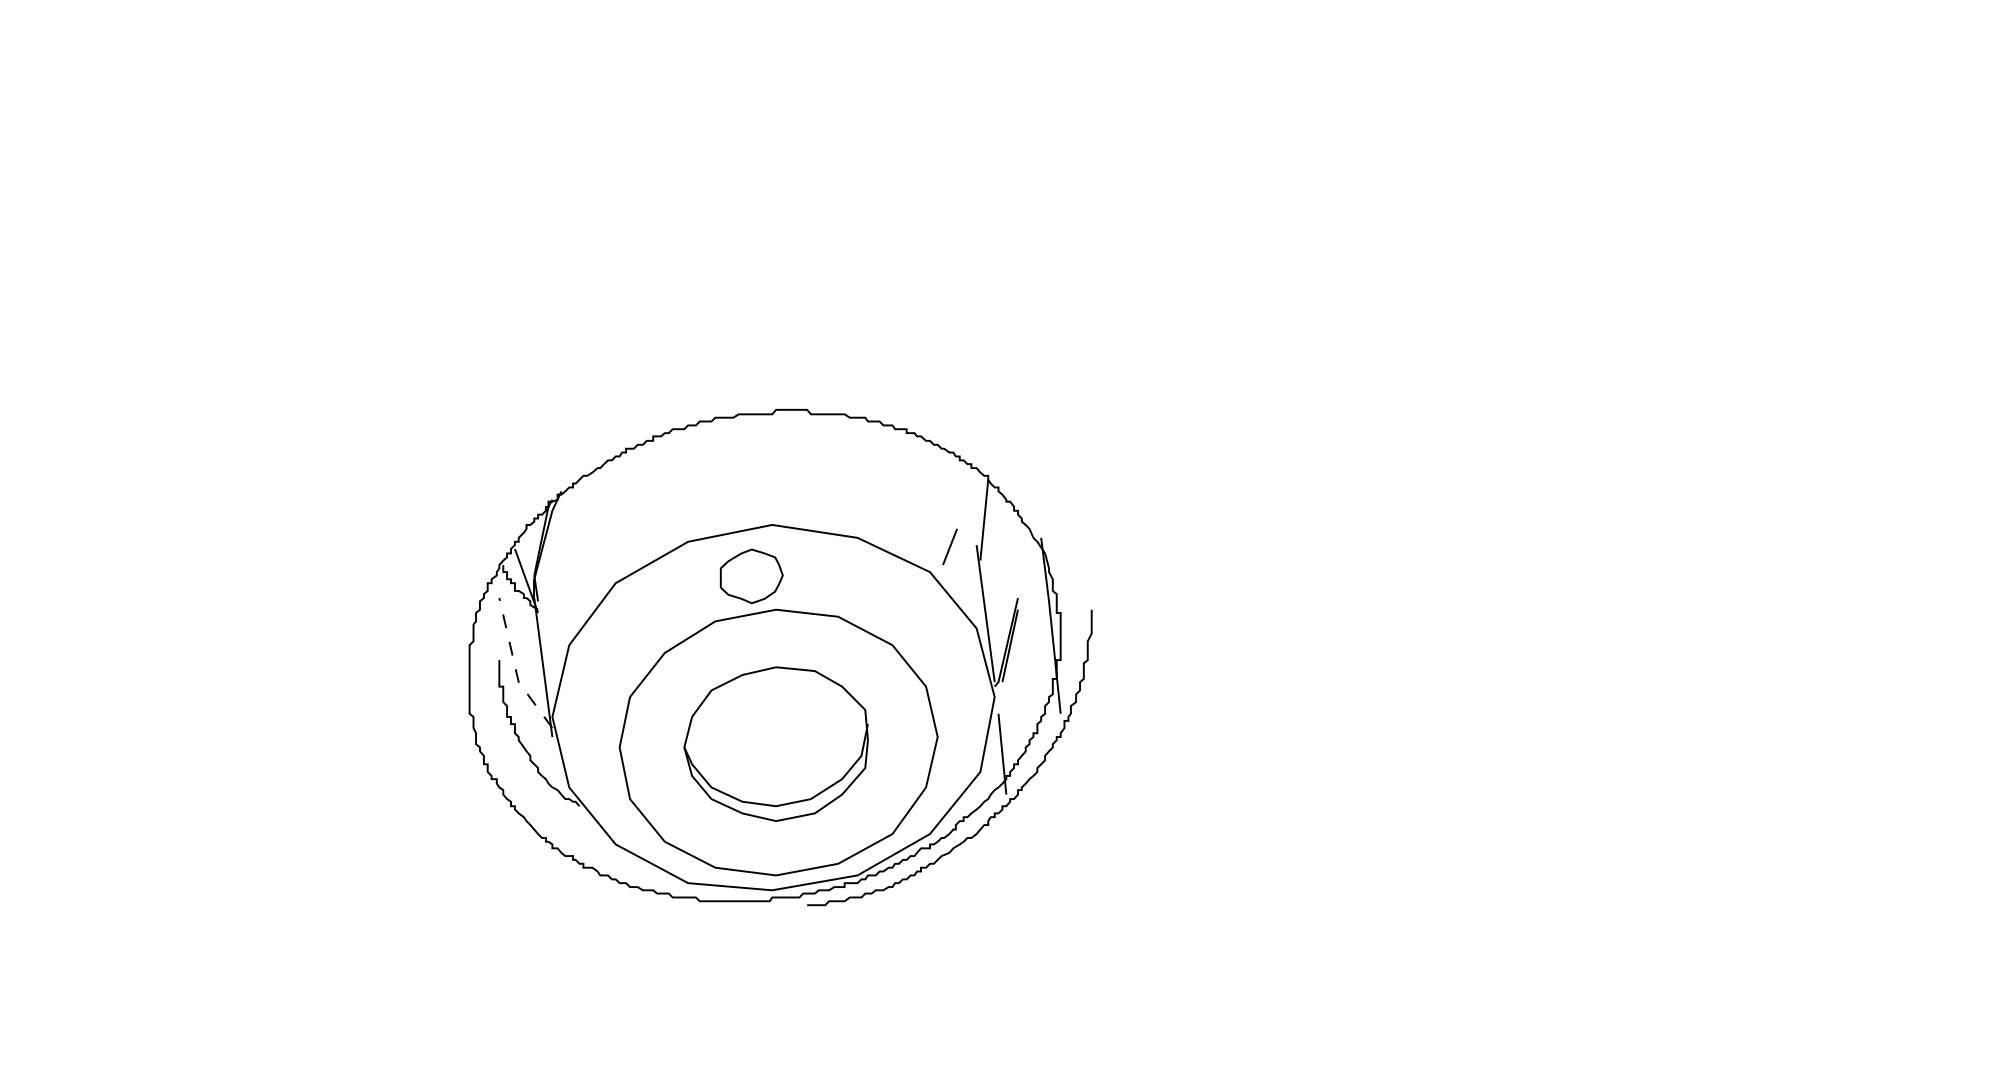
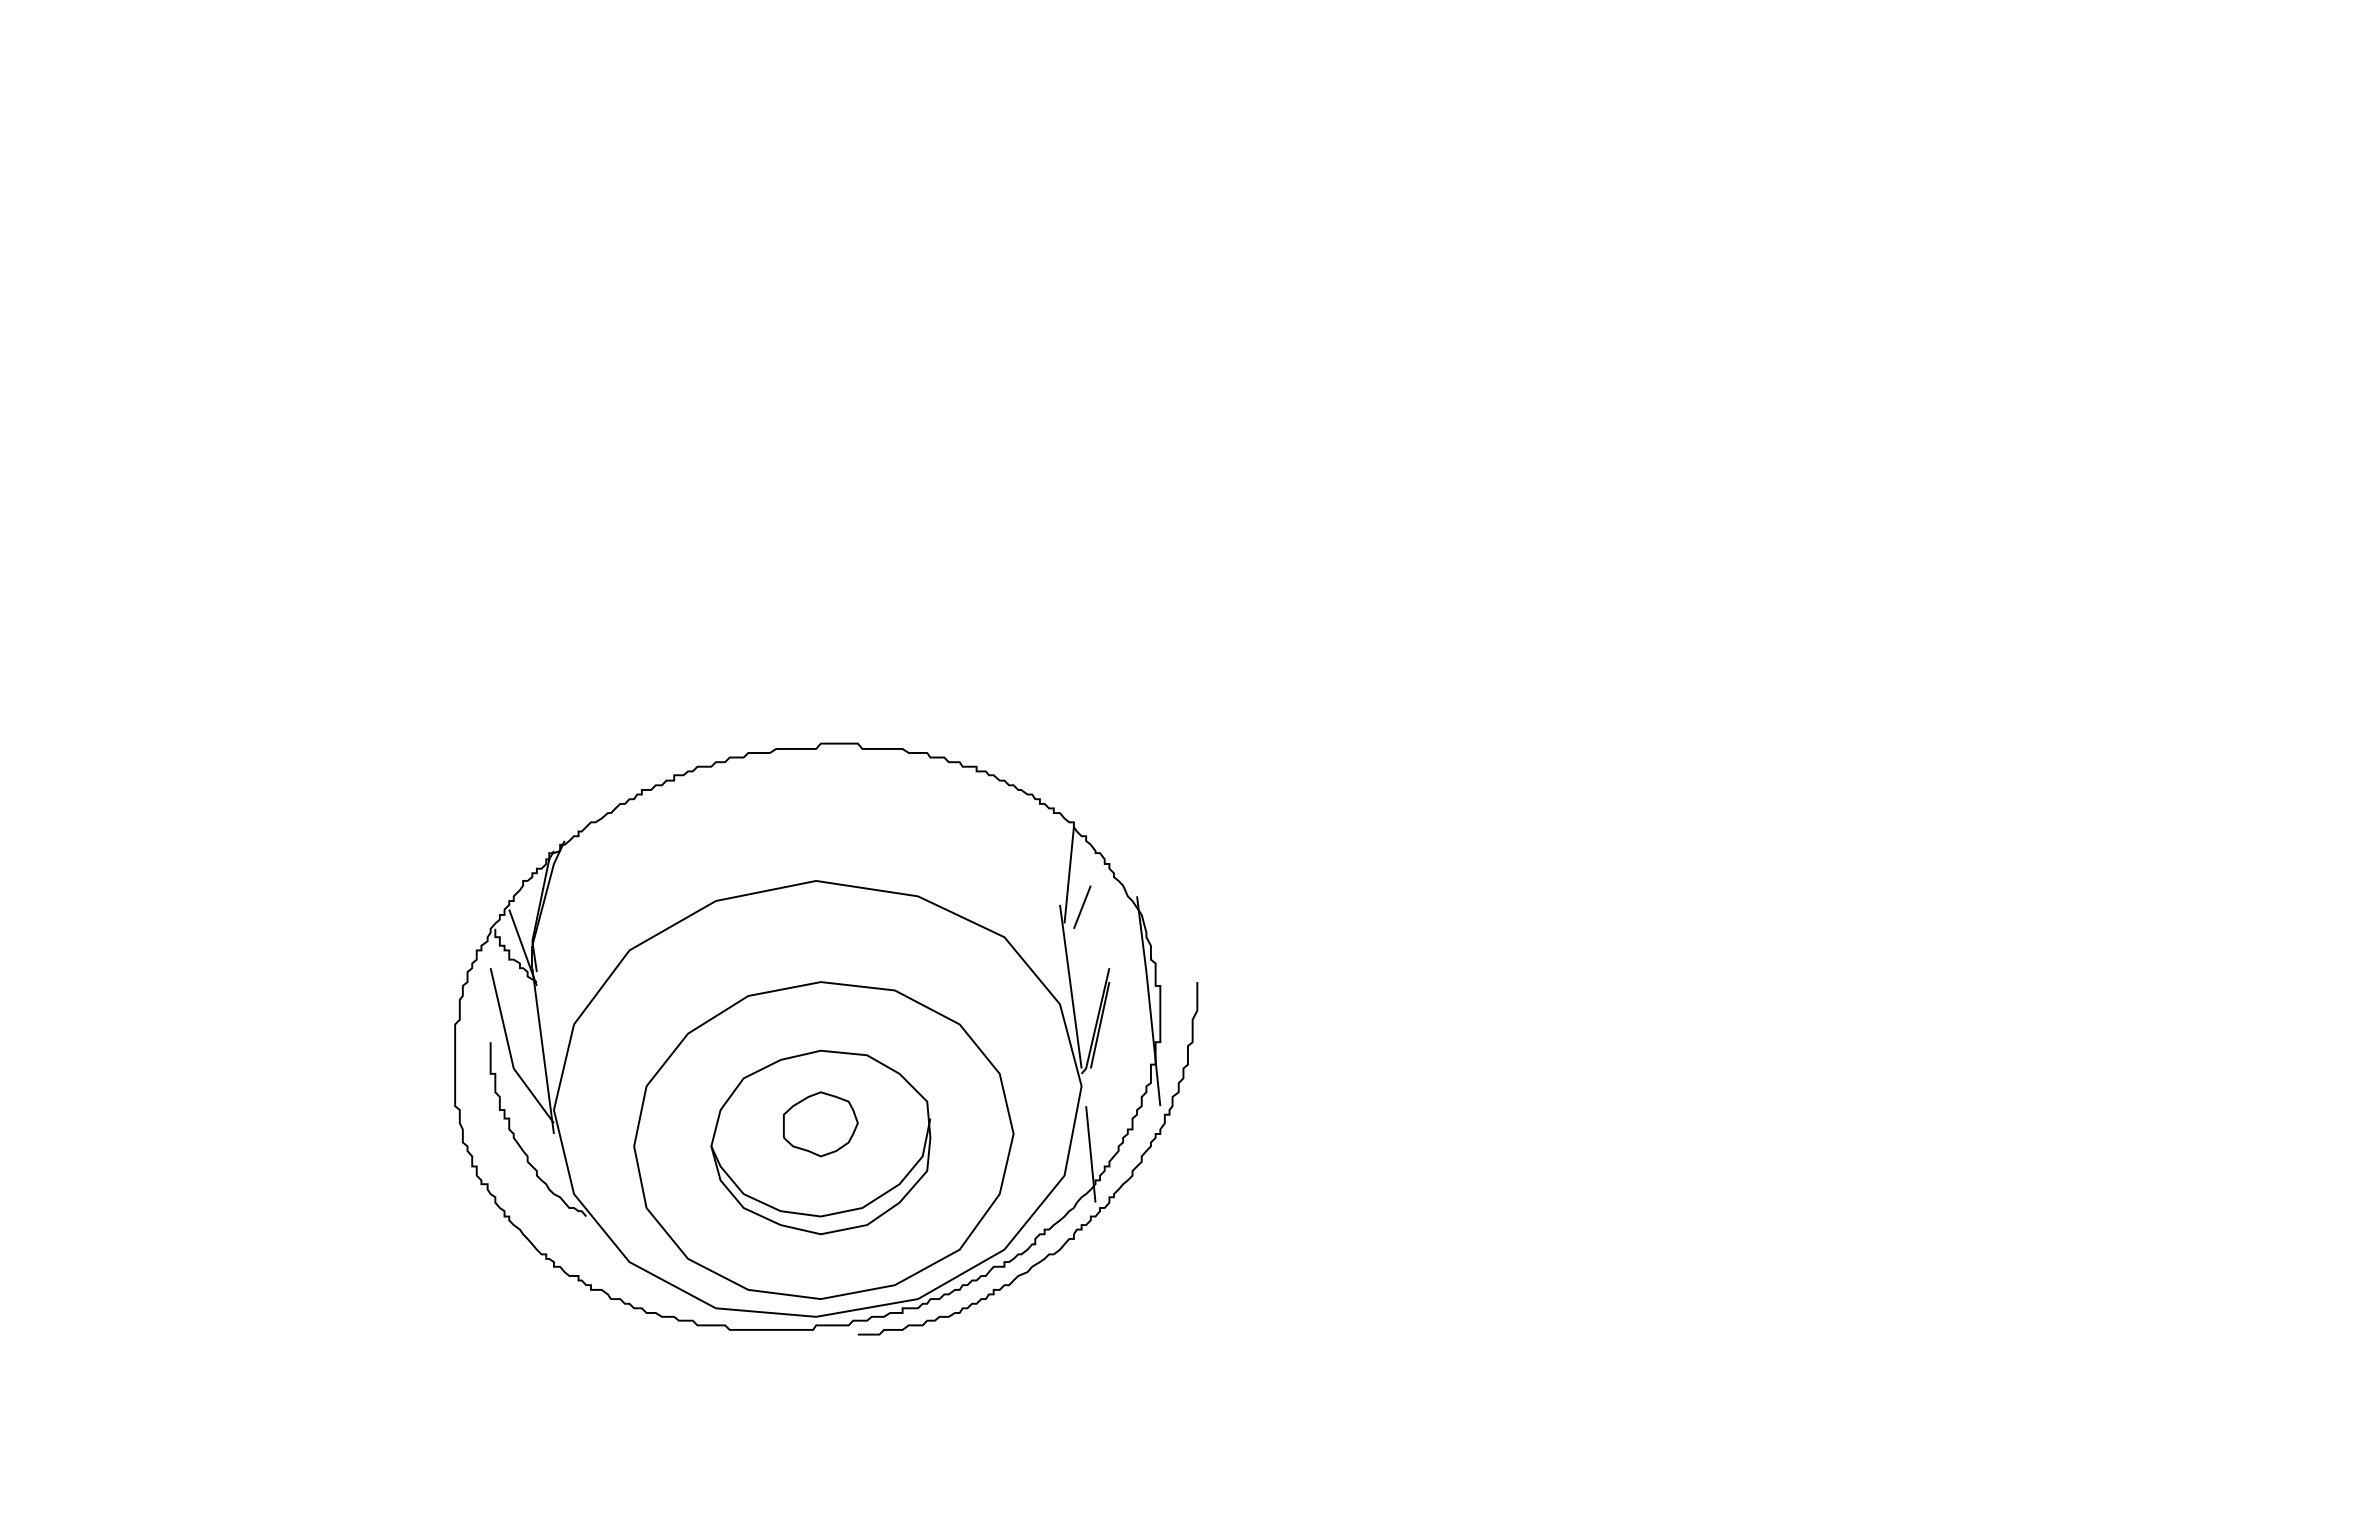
line: (950, 546) -> (1082, 906), moved
part: (751, 576) -> (820, 1124), moved
line: (515, 667) -> (509, 1051), dashed -> solid

